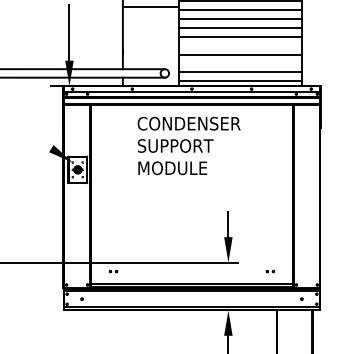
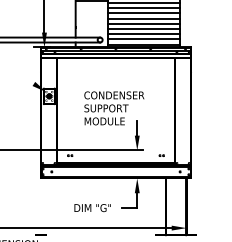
line: (240, 45) -> (144, 23), added
line: (240, 63) -> (144, 34), added
text: (189, 146) -> (114, 108), moved

